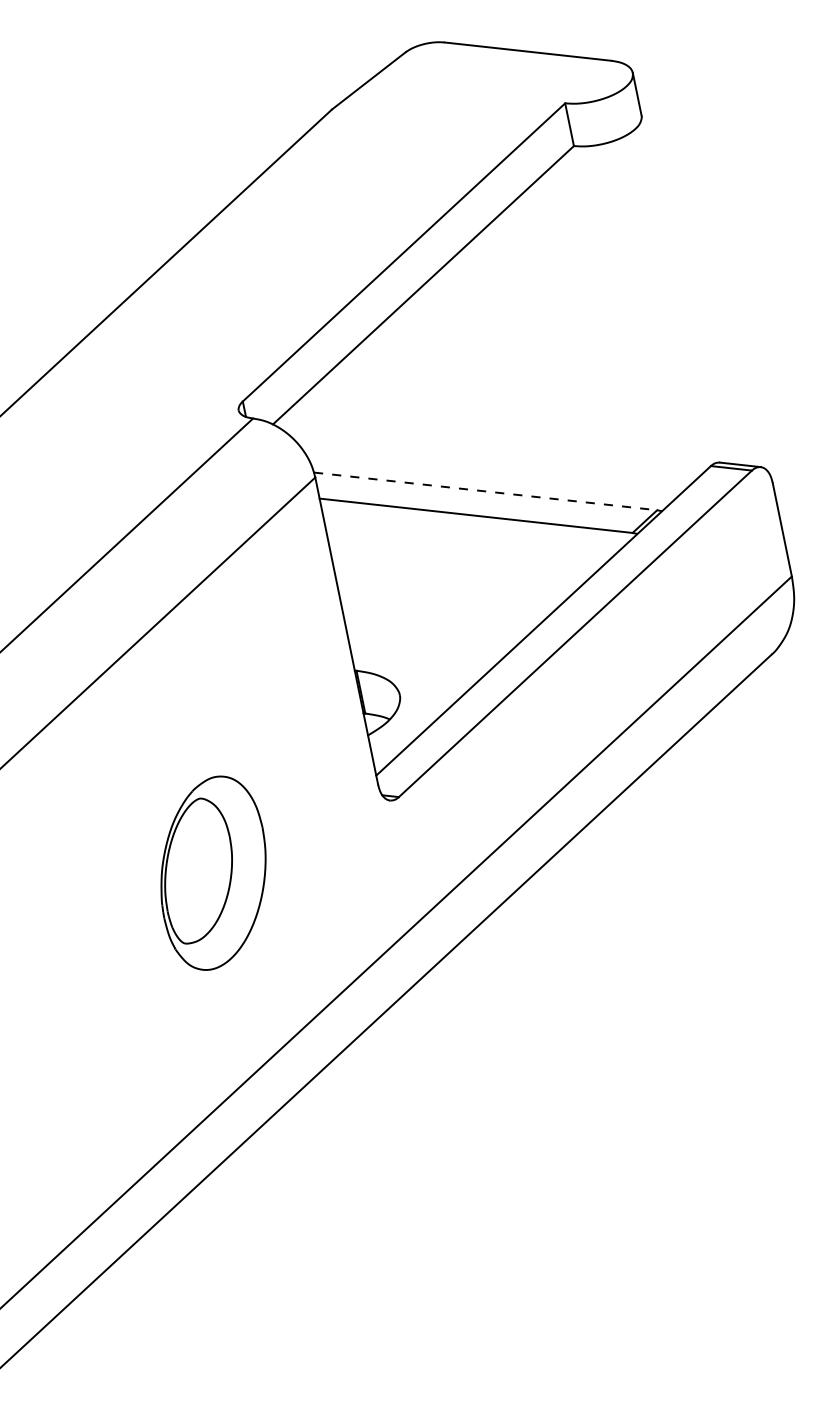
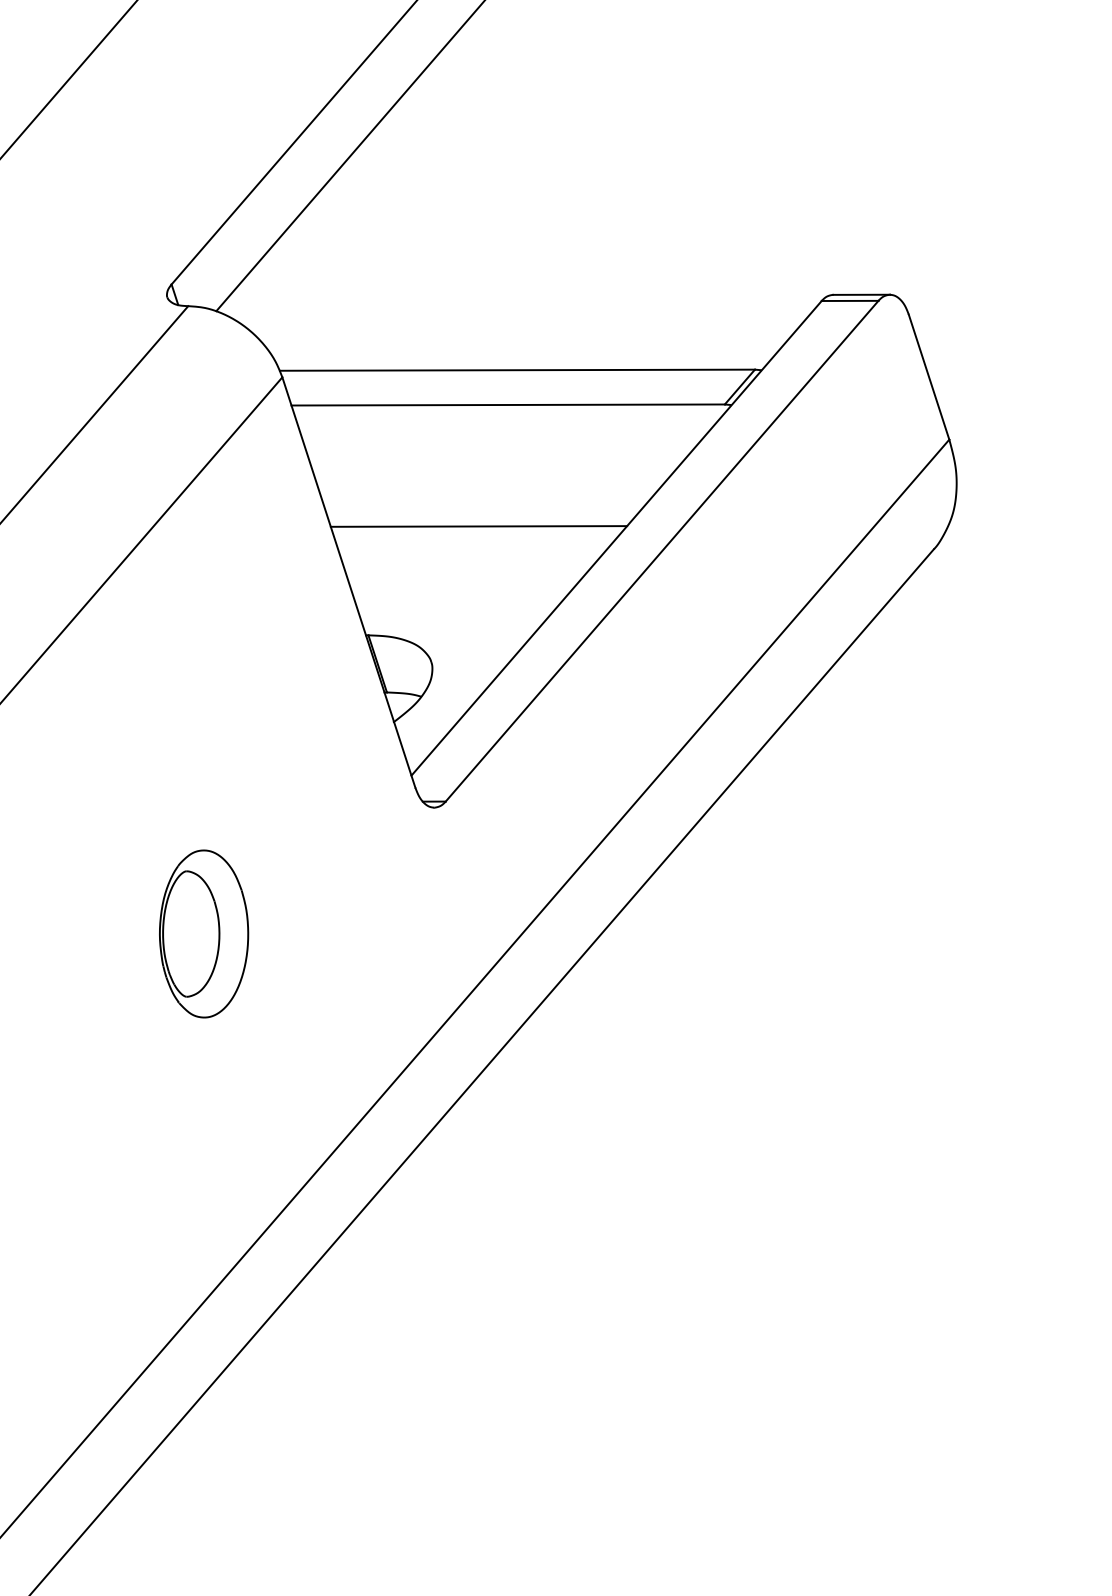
line: (485, 491) -> (517, 370), dashed -> solid
line: (445, 600) -> (479, 525), added
part: (213, 872) -> (203, 933), size x0.62

